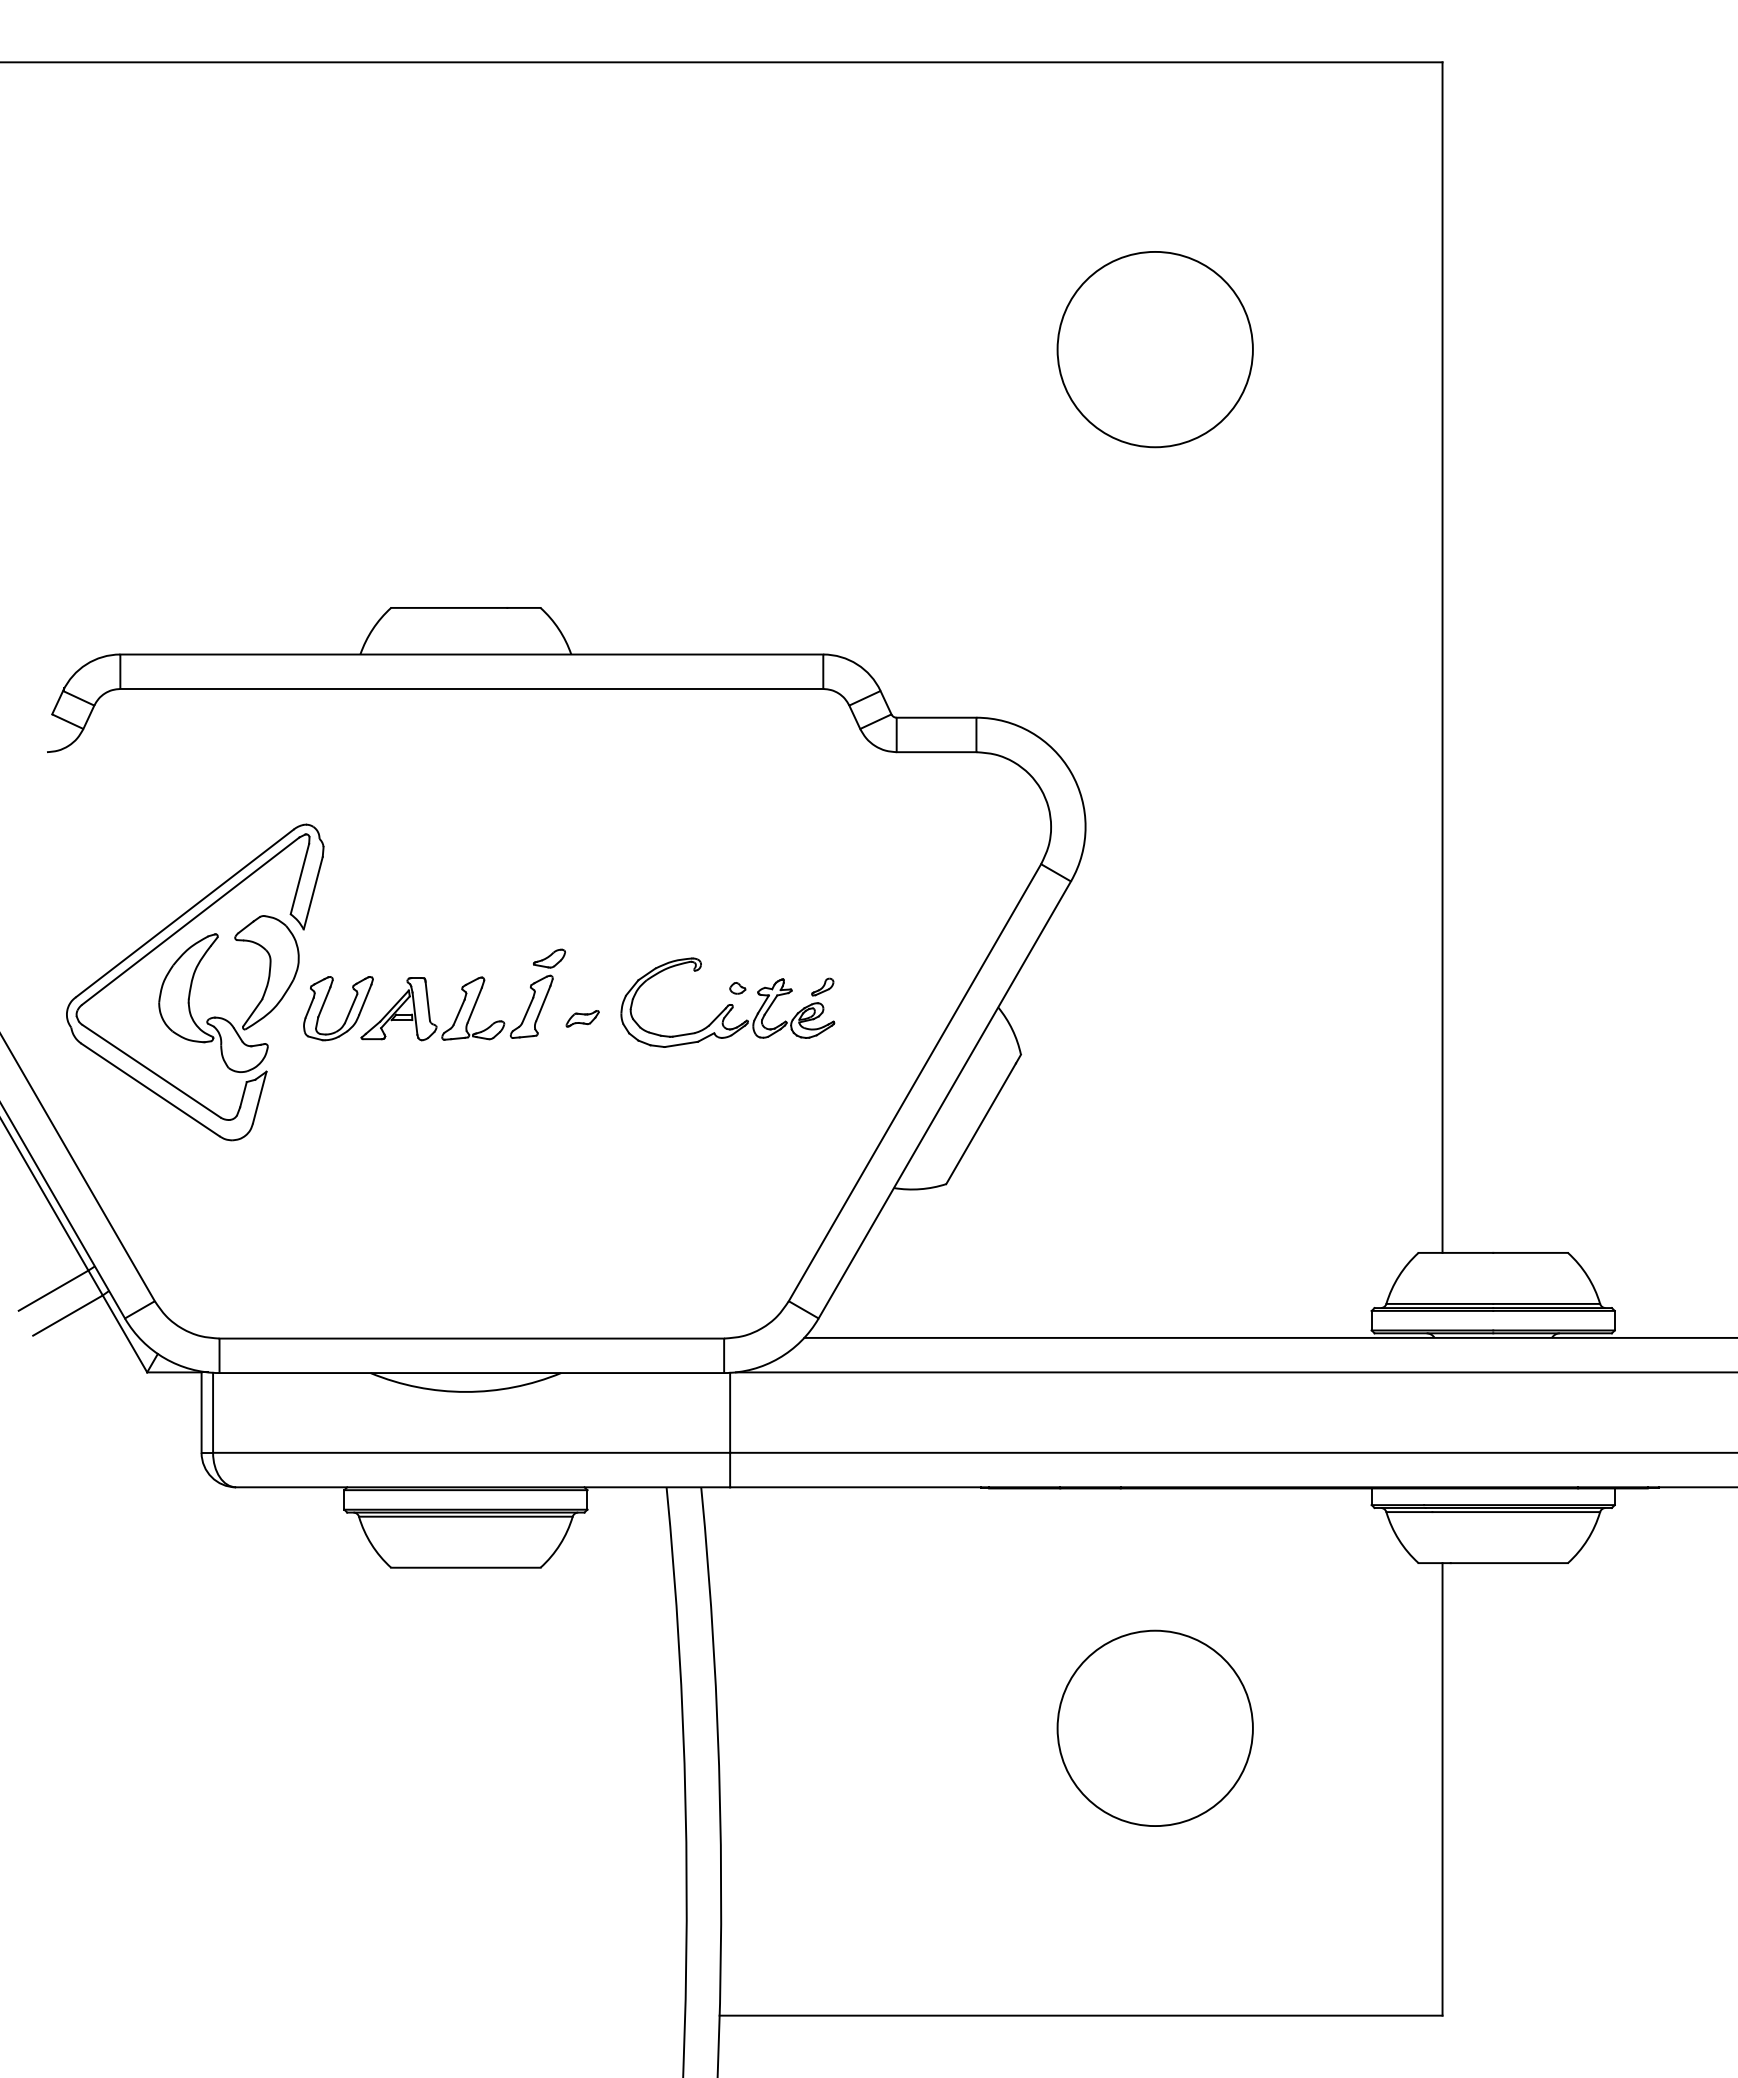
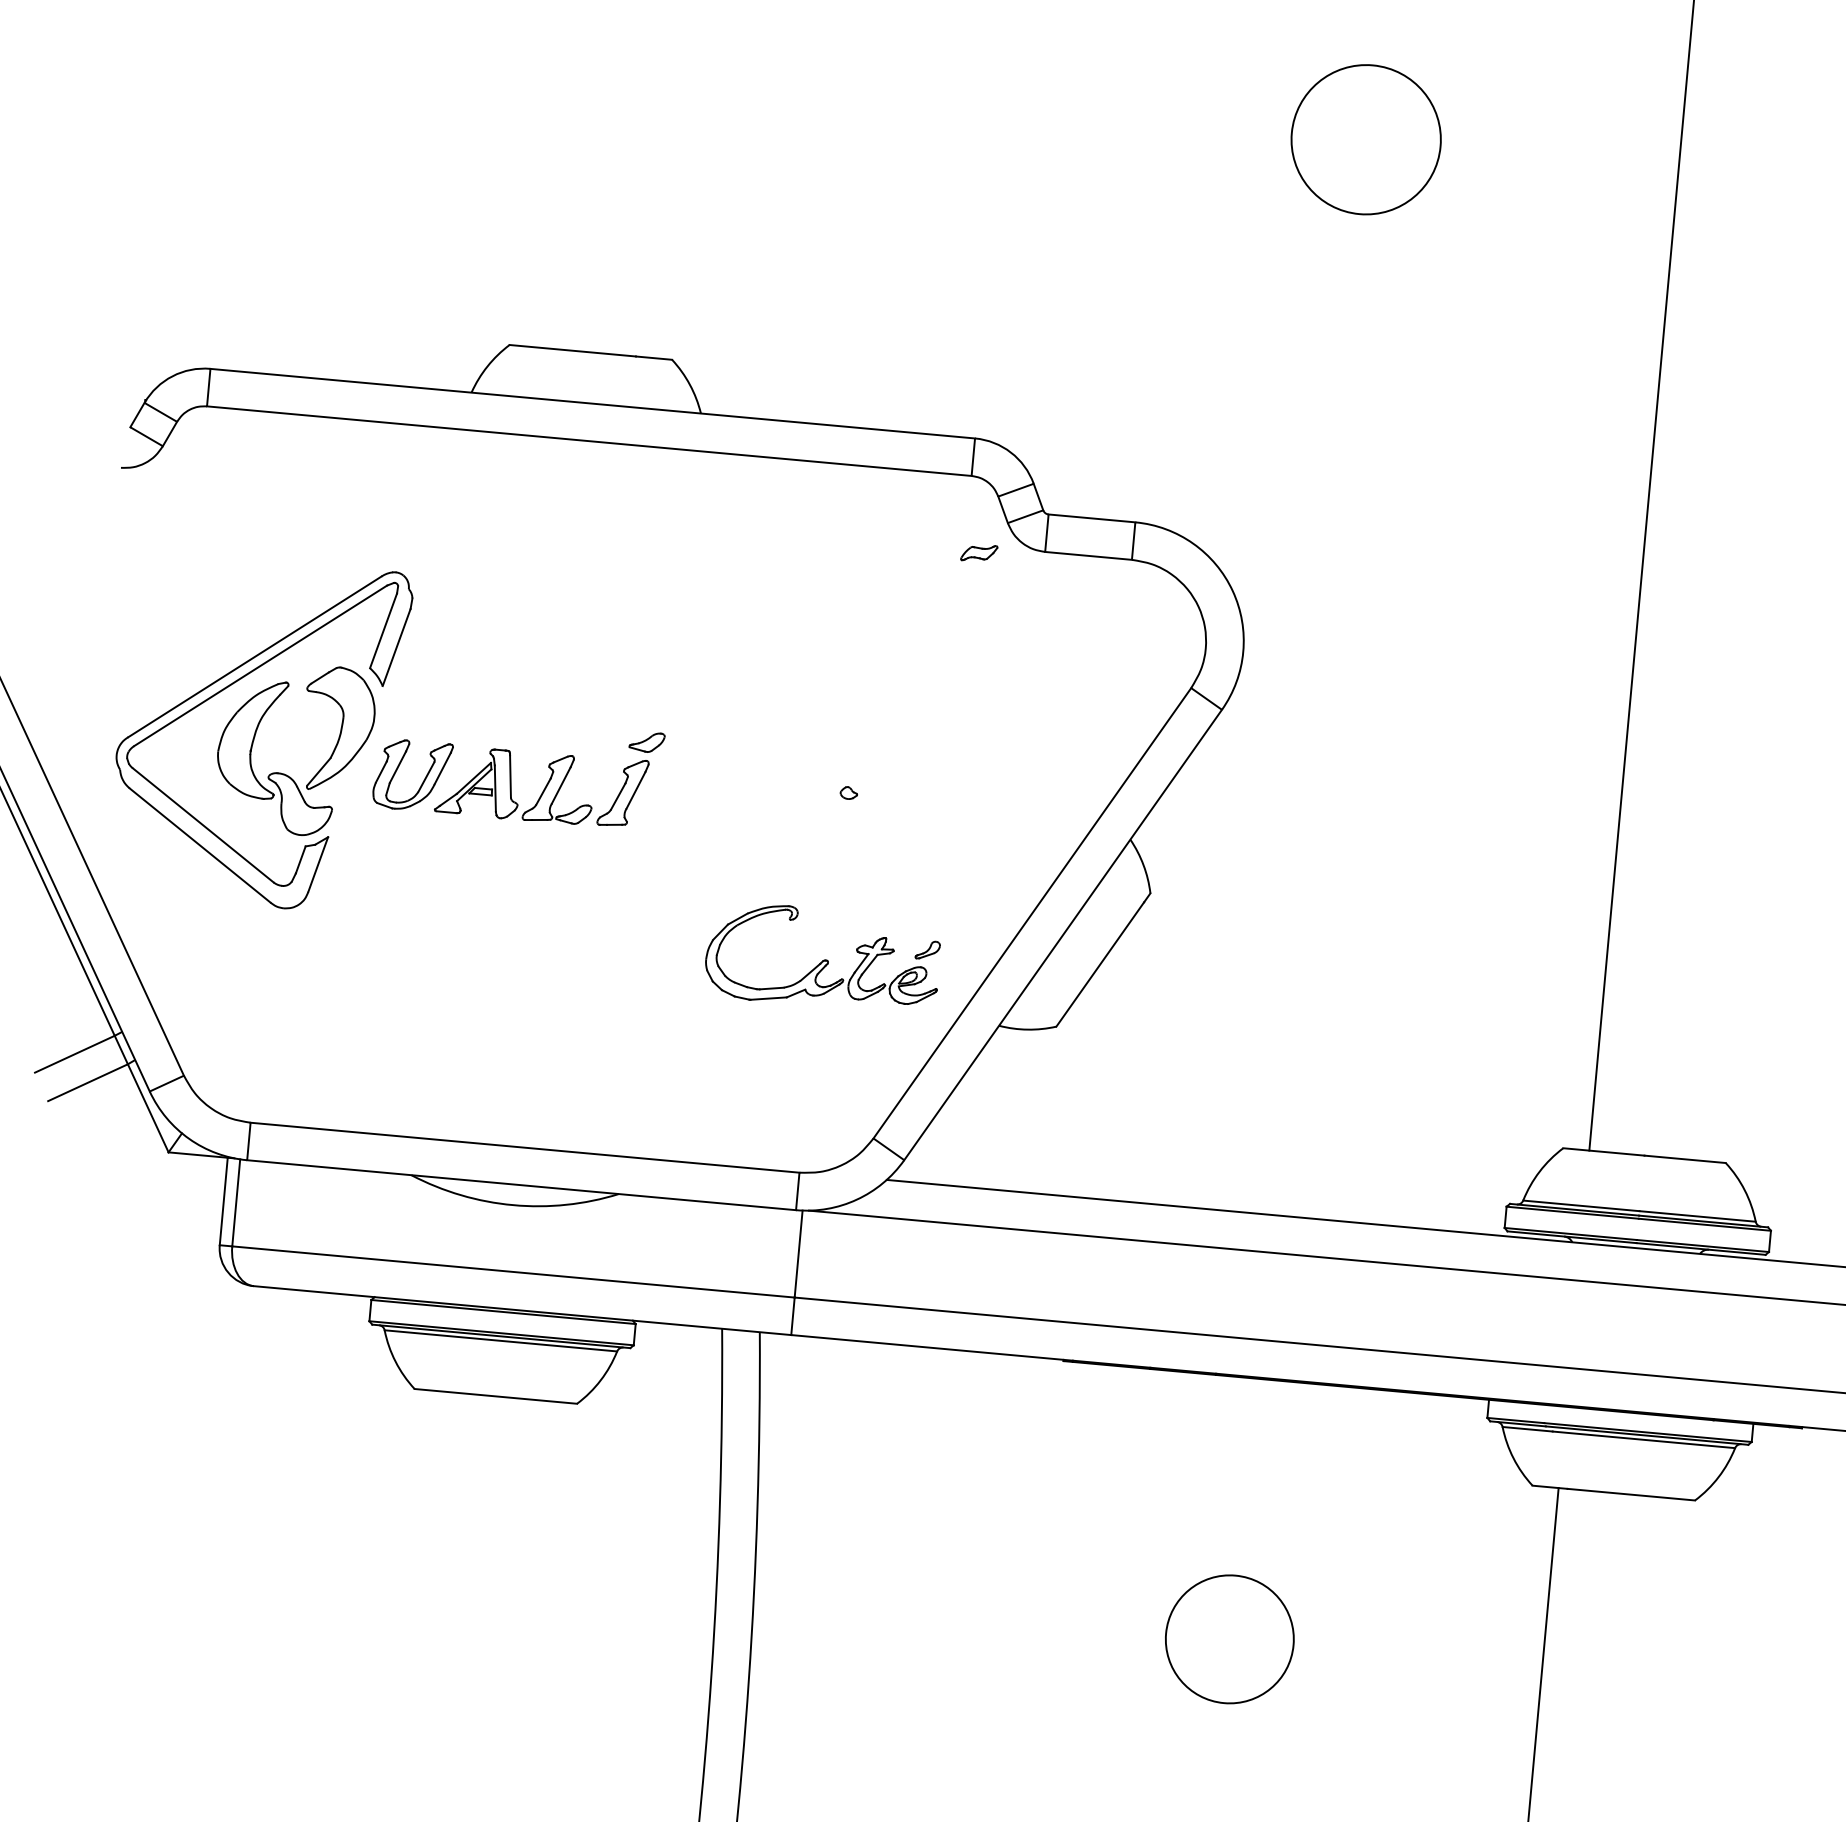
circle: (1154, 349) -> (1365, 139), size x0.7
part: (727, 1002) -> (822, 957), moved
part: (582, 1018) -> (979, 552), moved
circle: (1154, 1728) -> (1228, 1639), size x0.6

